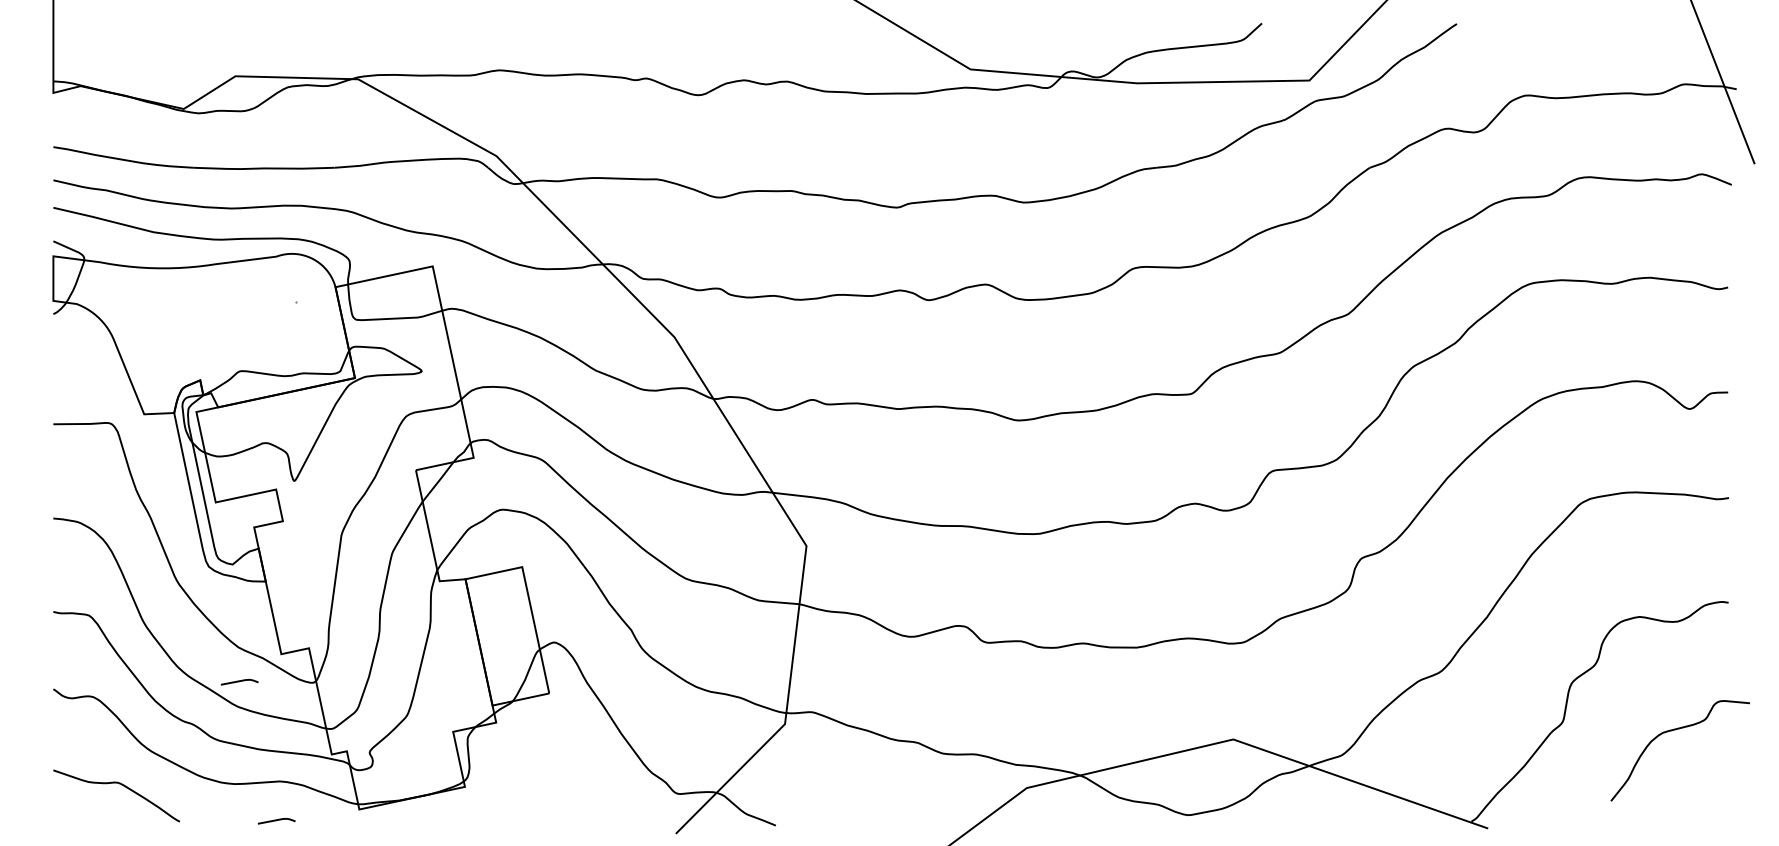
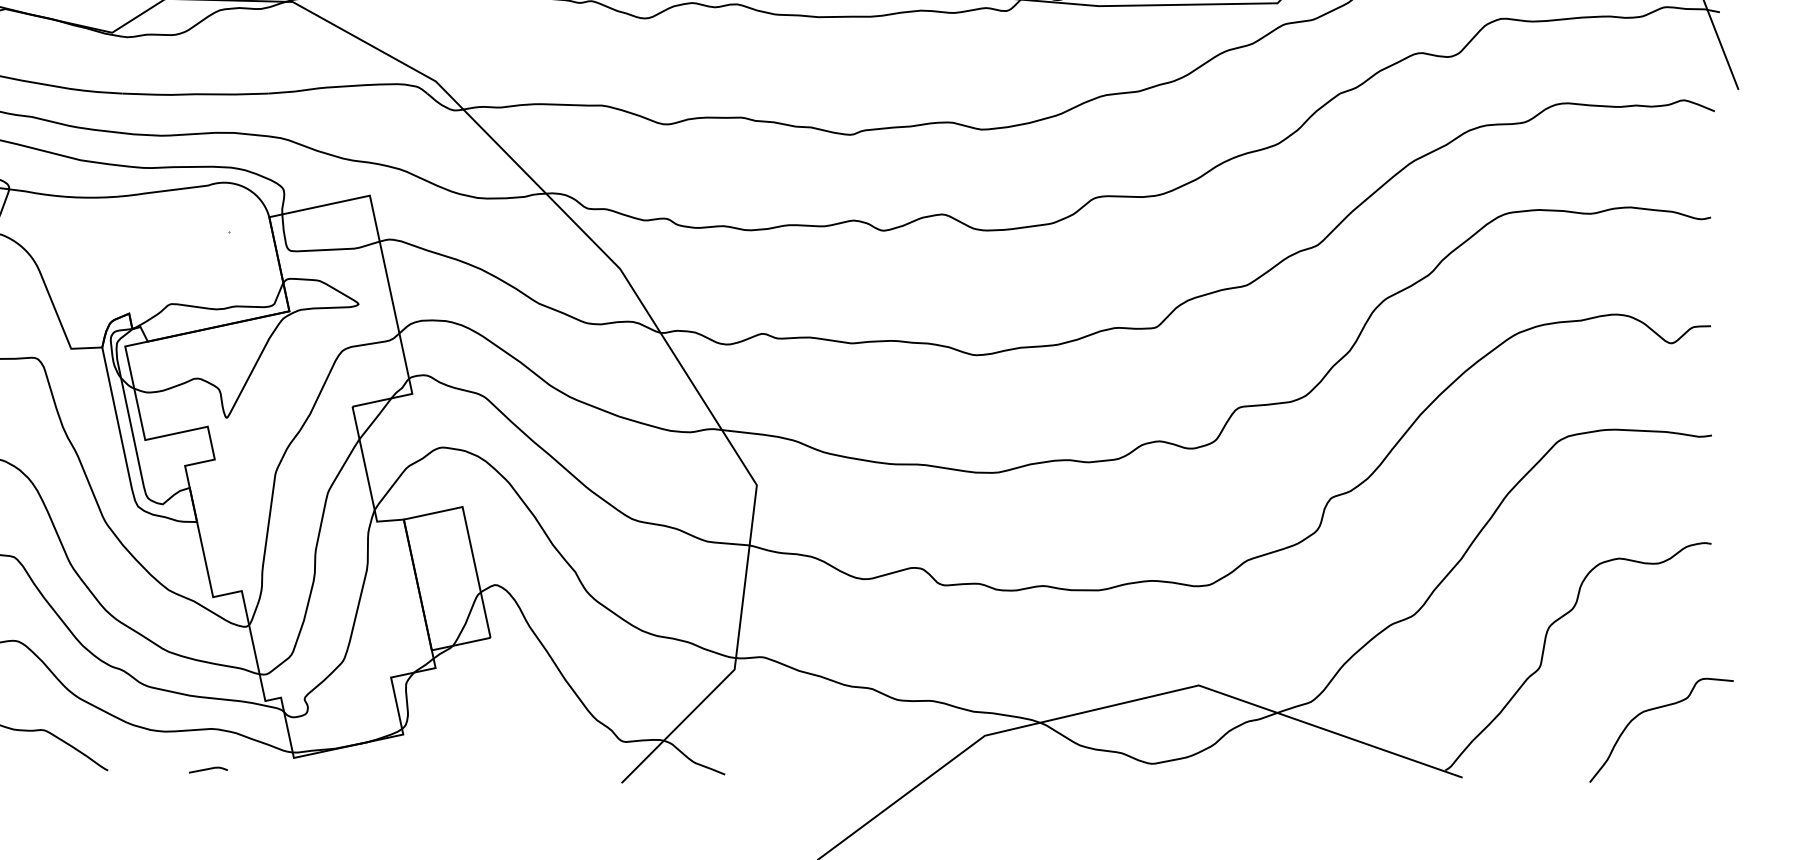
line: (239, 682) -> (169, 626), removed
curve: (1675, 730) -> (1656, 709), moved

